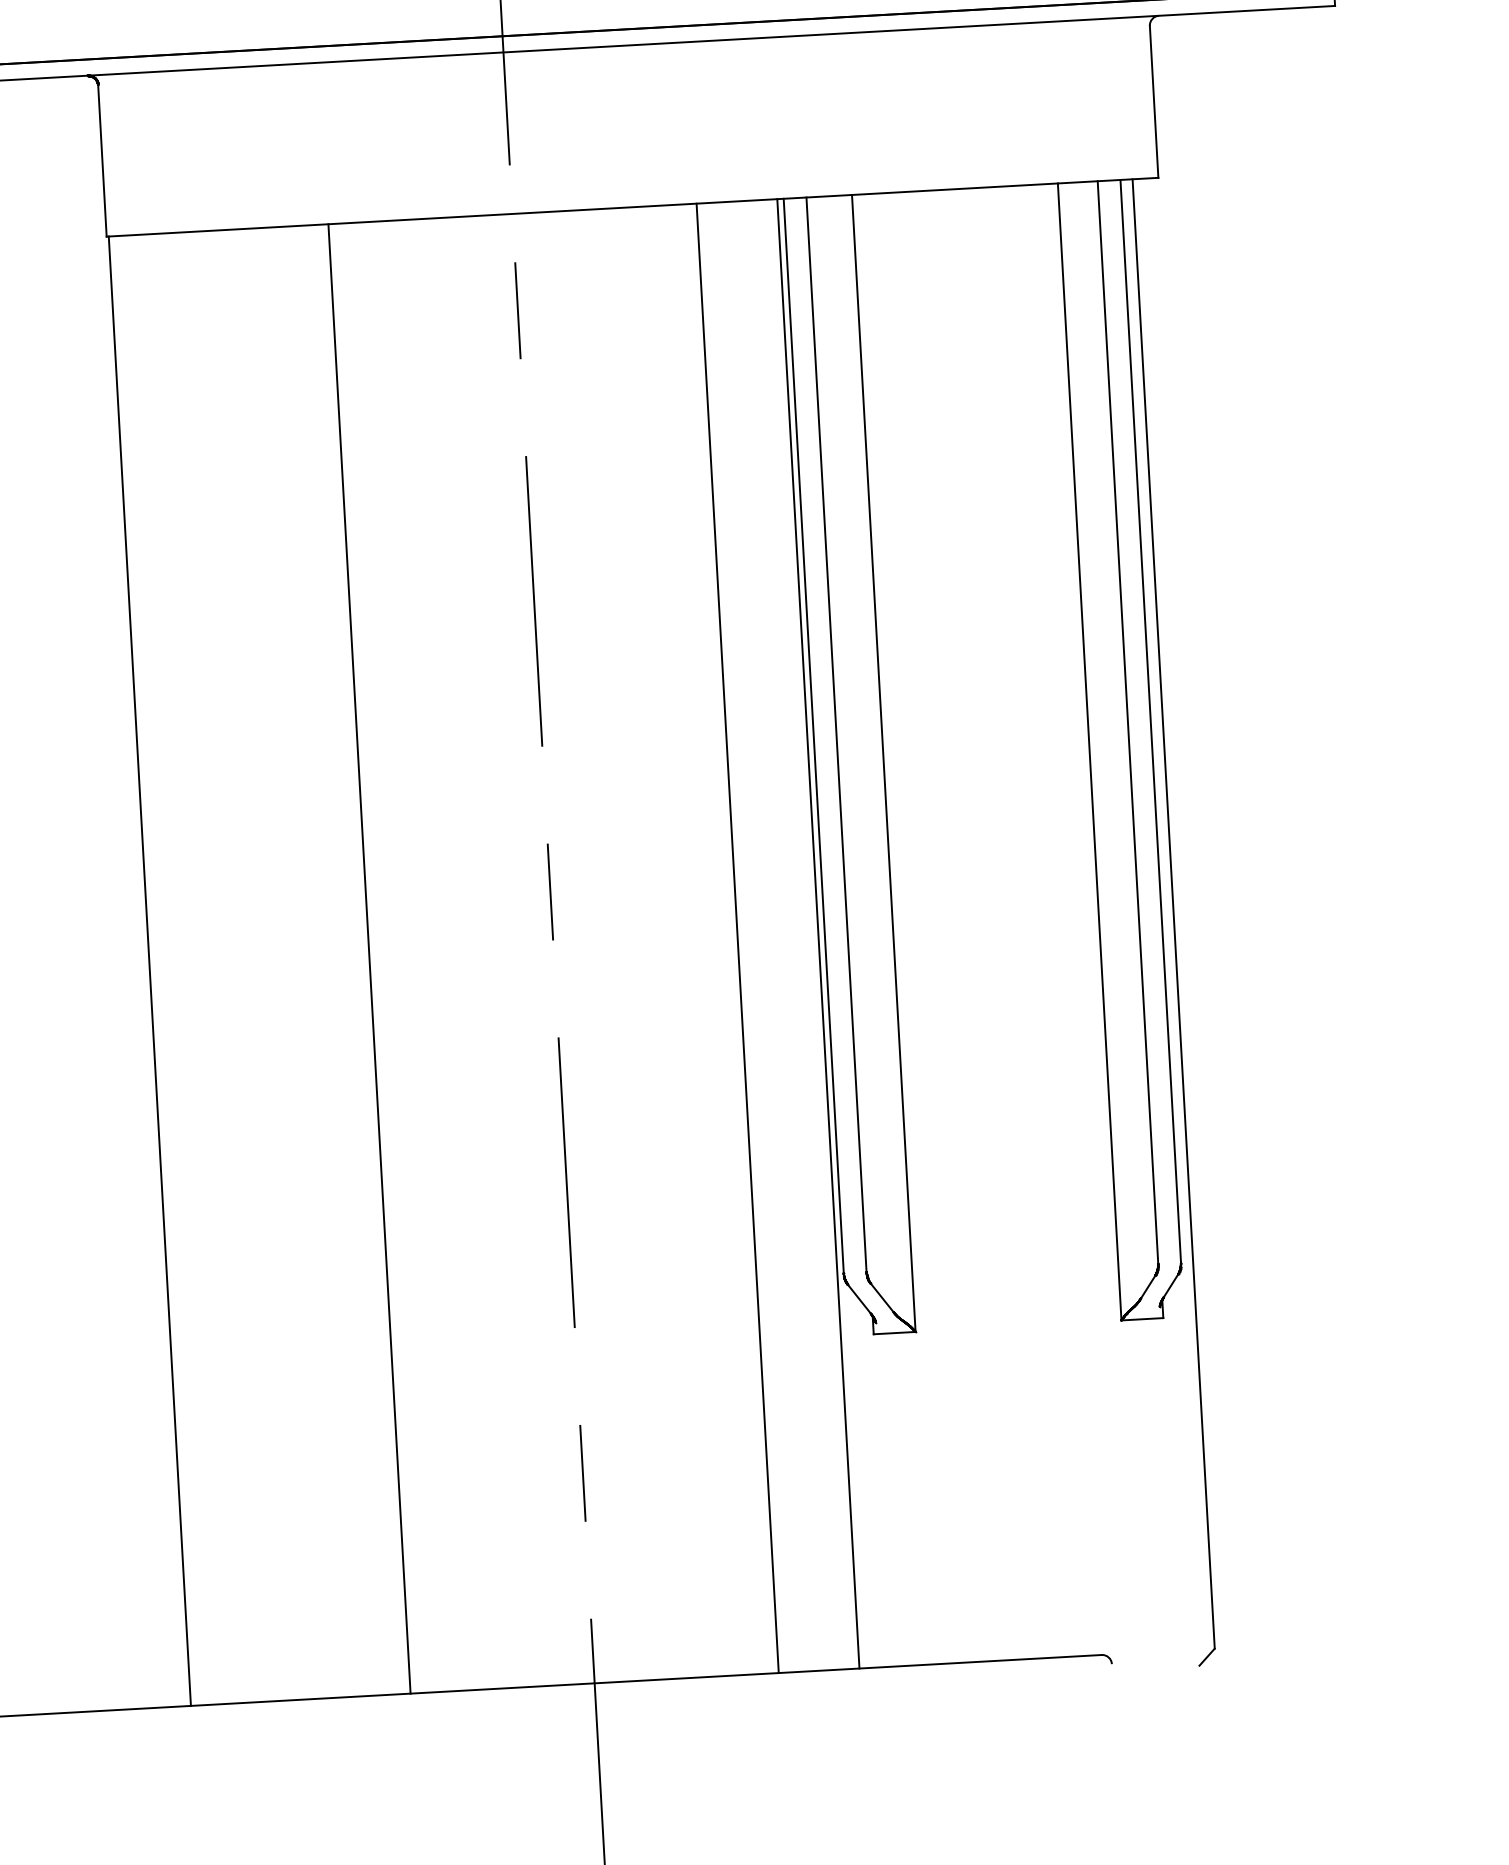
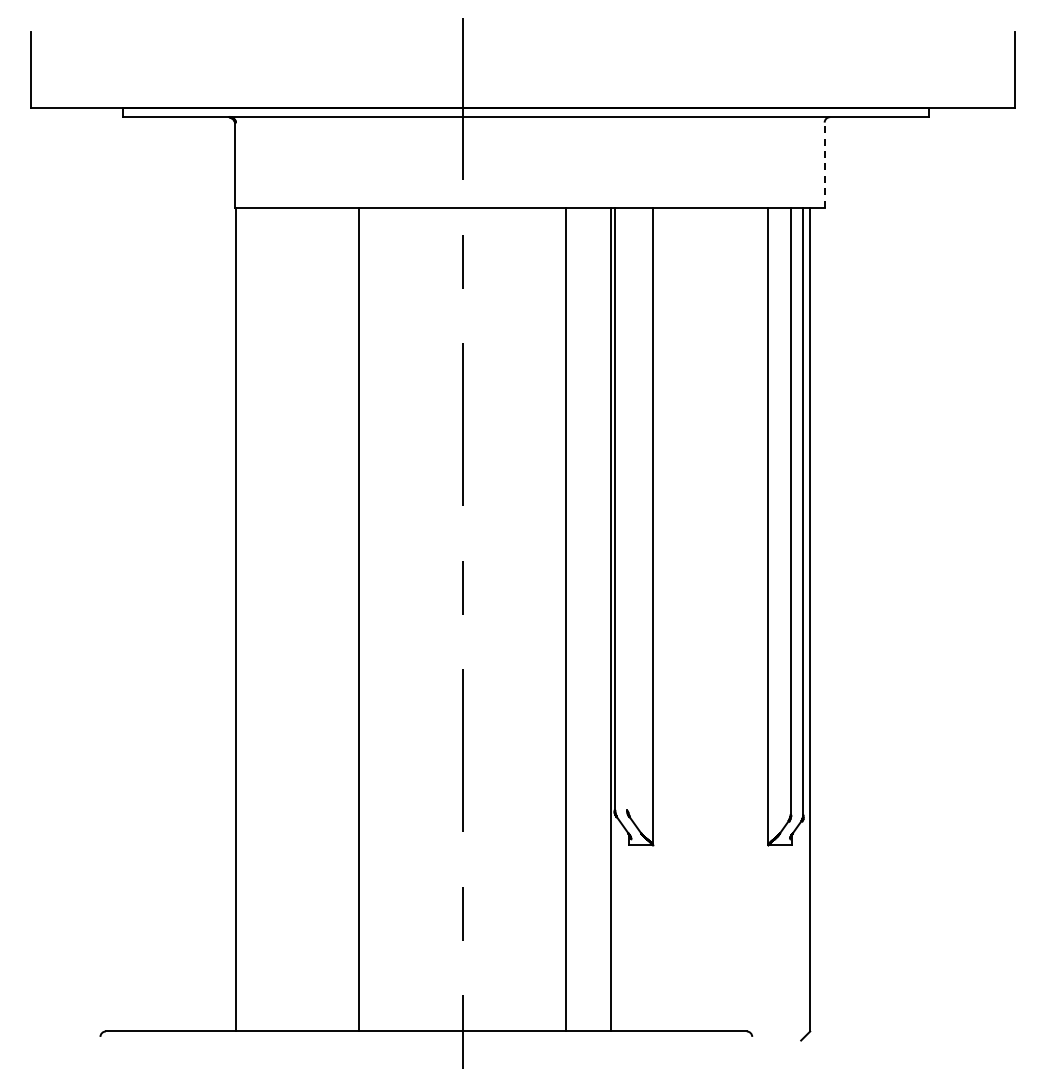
line: (1153, 102) -> (824, 165), solid -> dashed
line: (836, 734) -> (627, 508), removed

